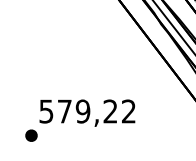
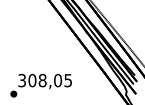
text: (86, 111) -> (44, 80), 579,22 -> 308,05

